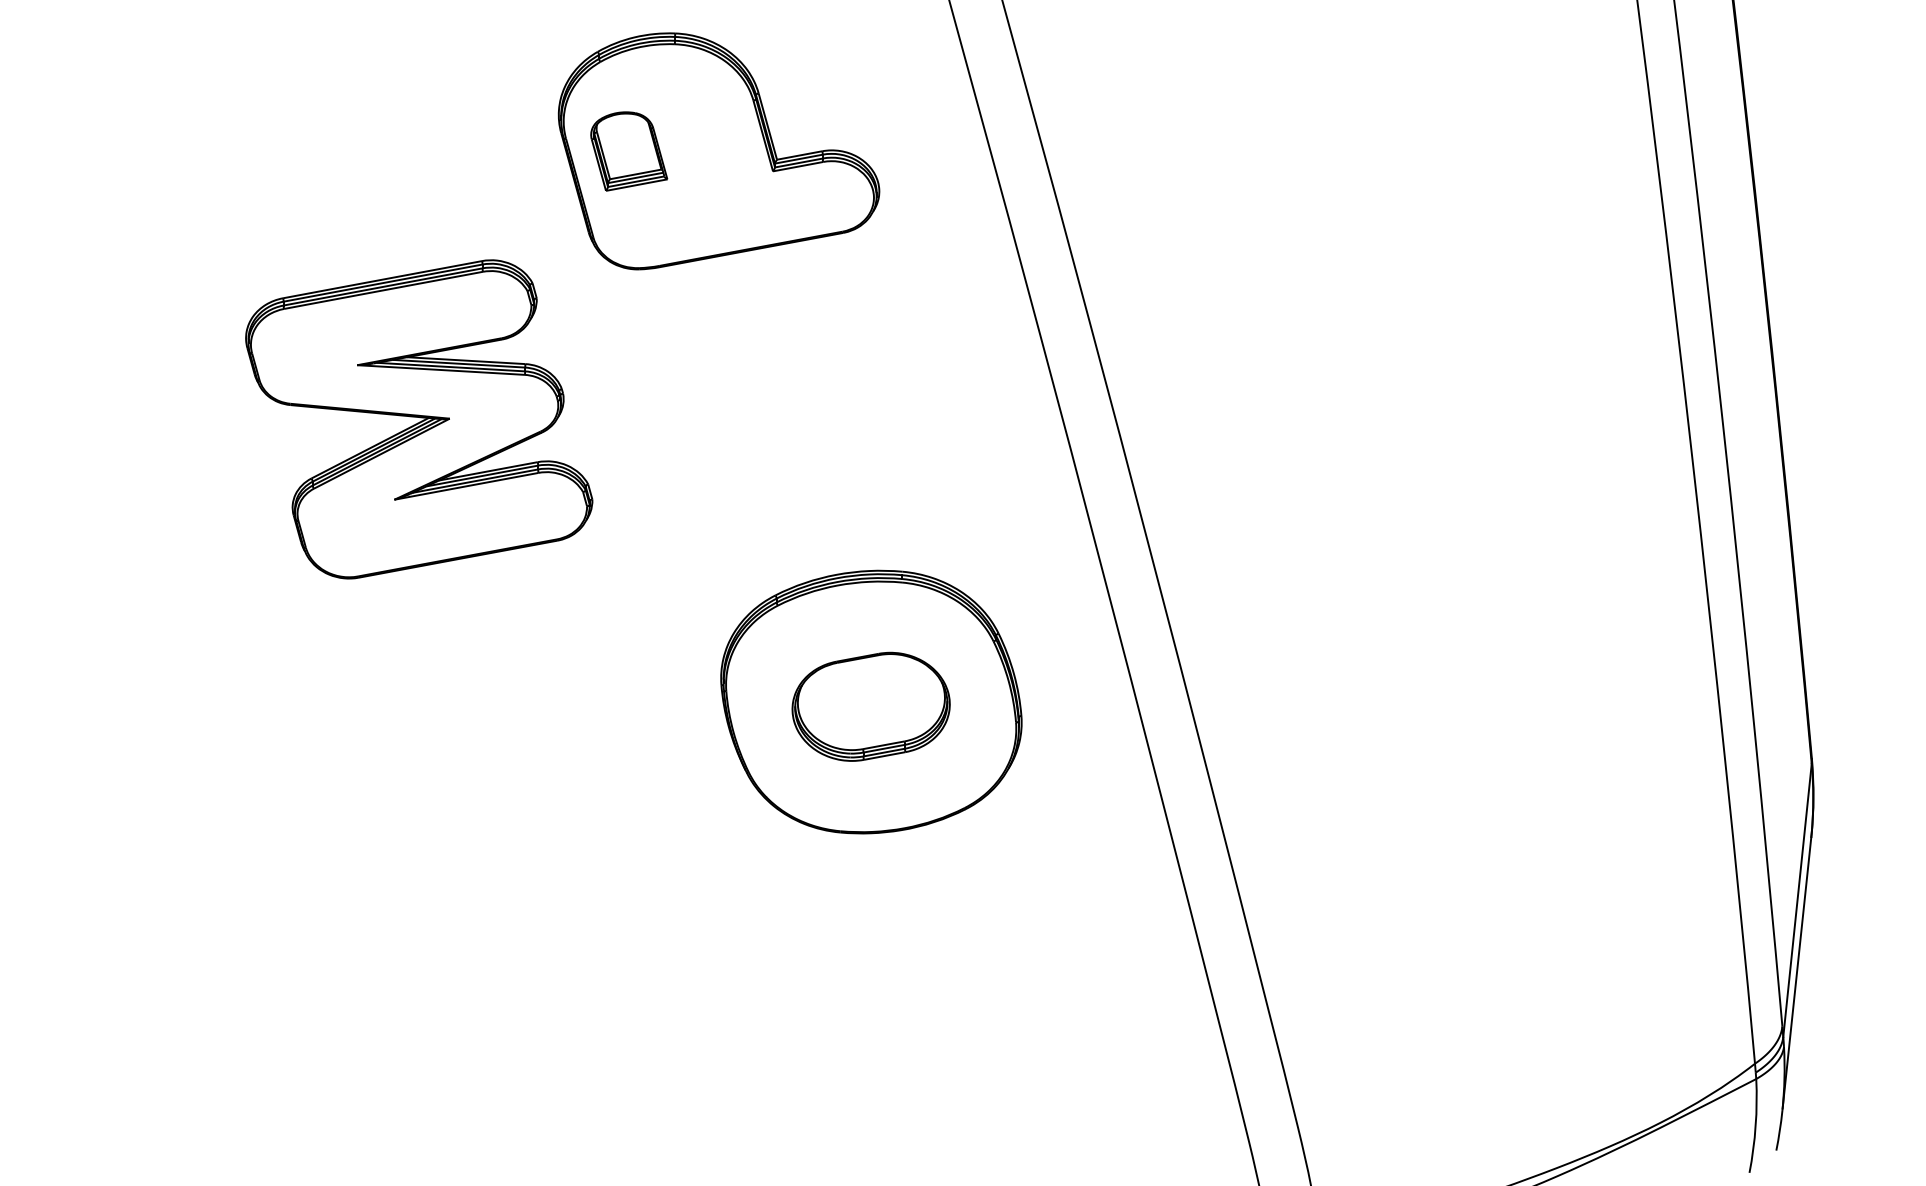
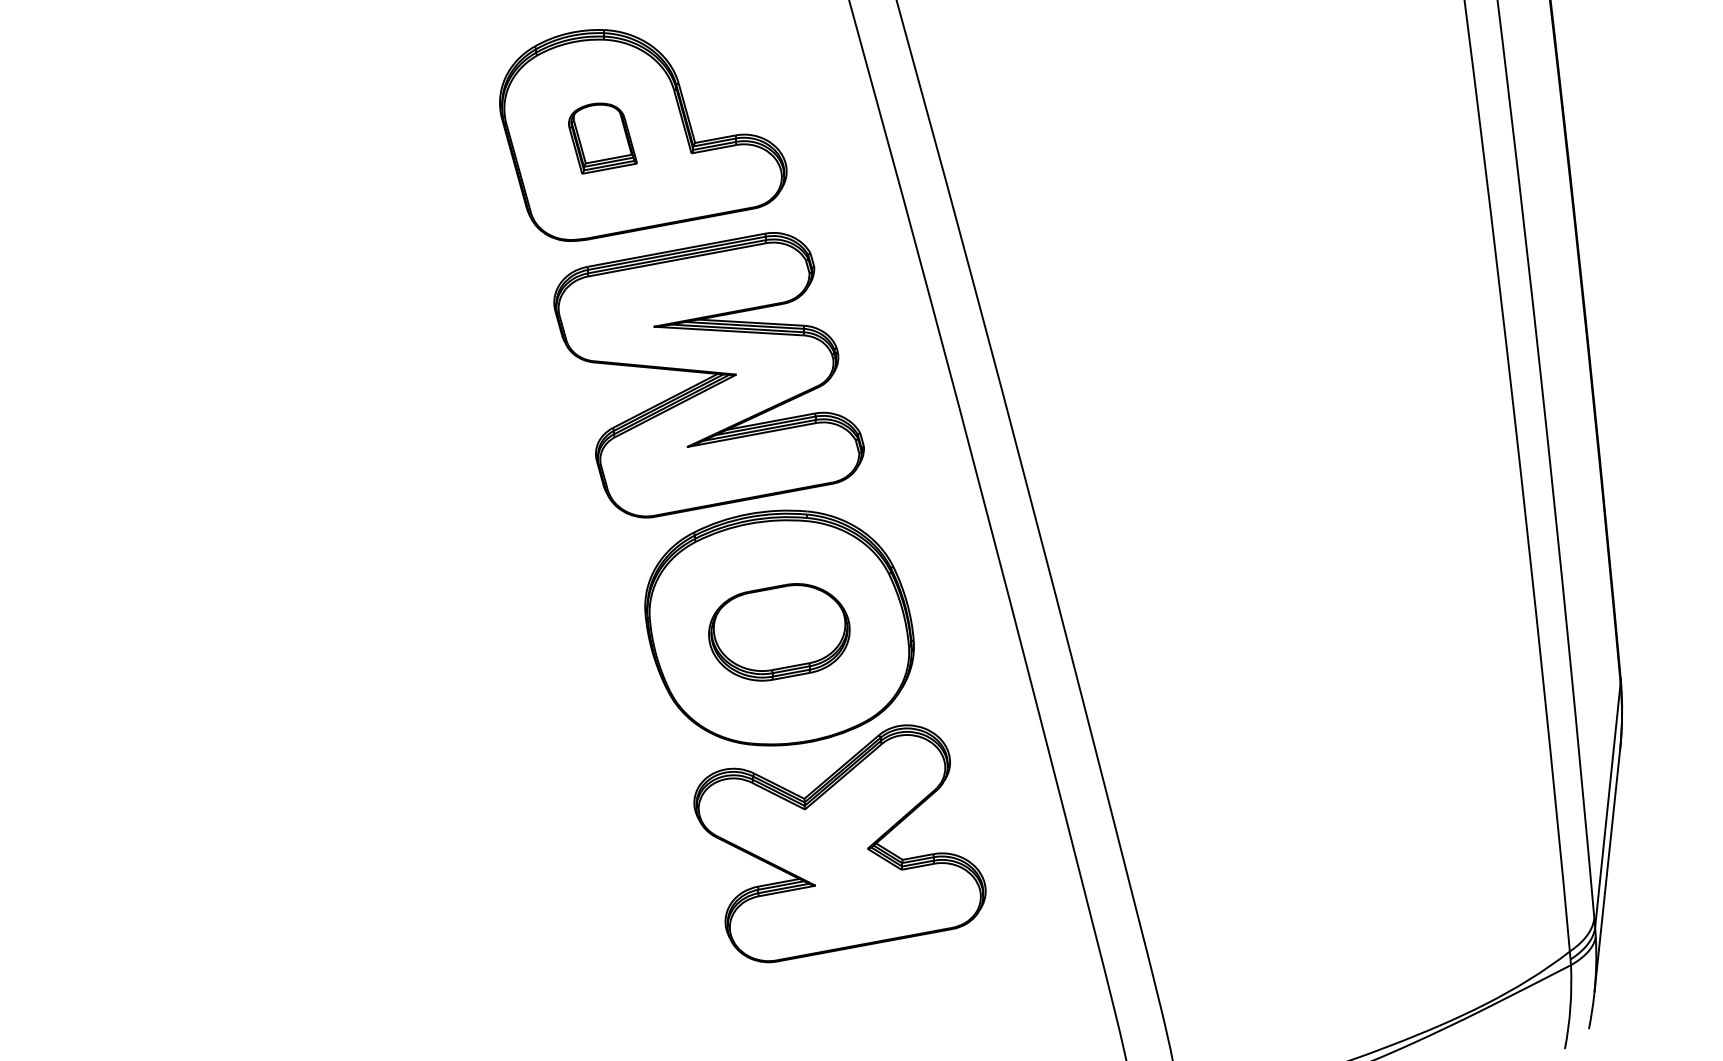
part: (628, 151) -> (602, 138), moved
part: (418, 419) -> (708, 375), moved
part: (938, 942) -> (839, 843), added

